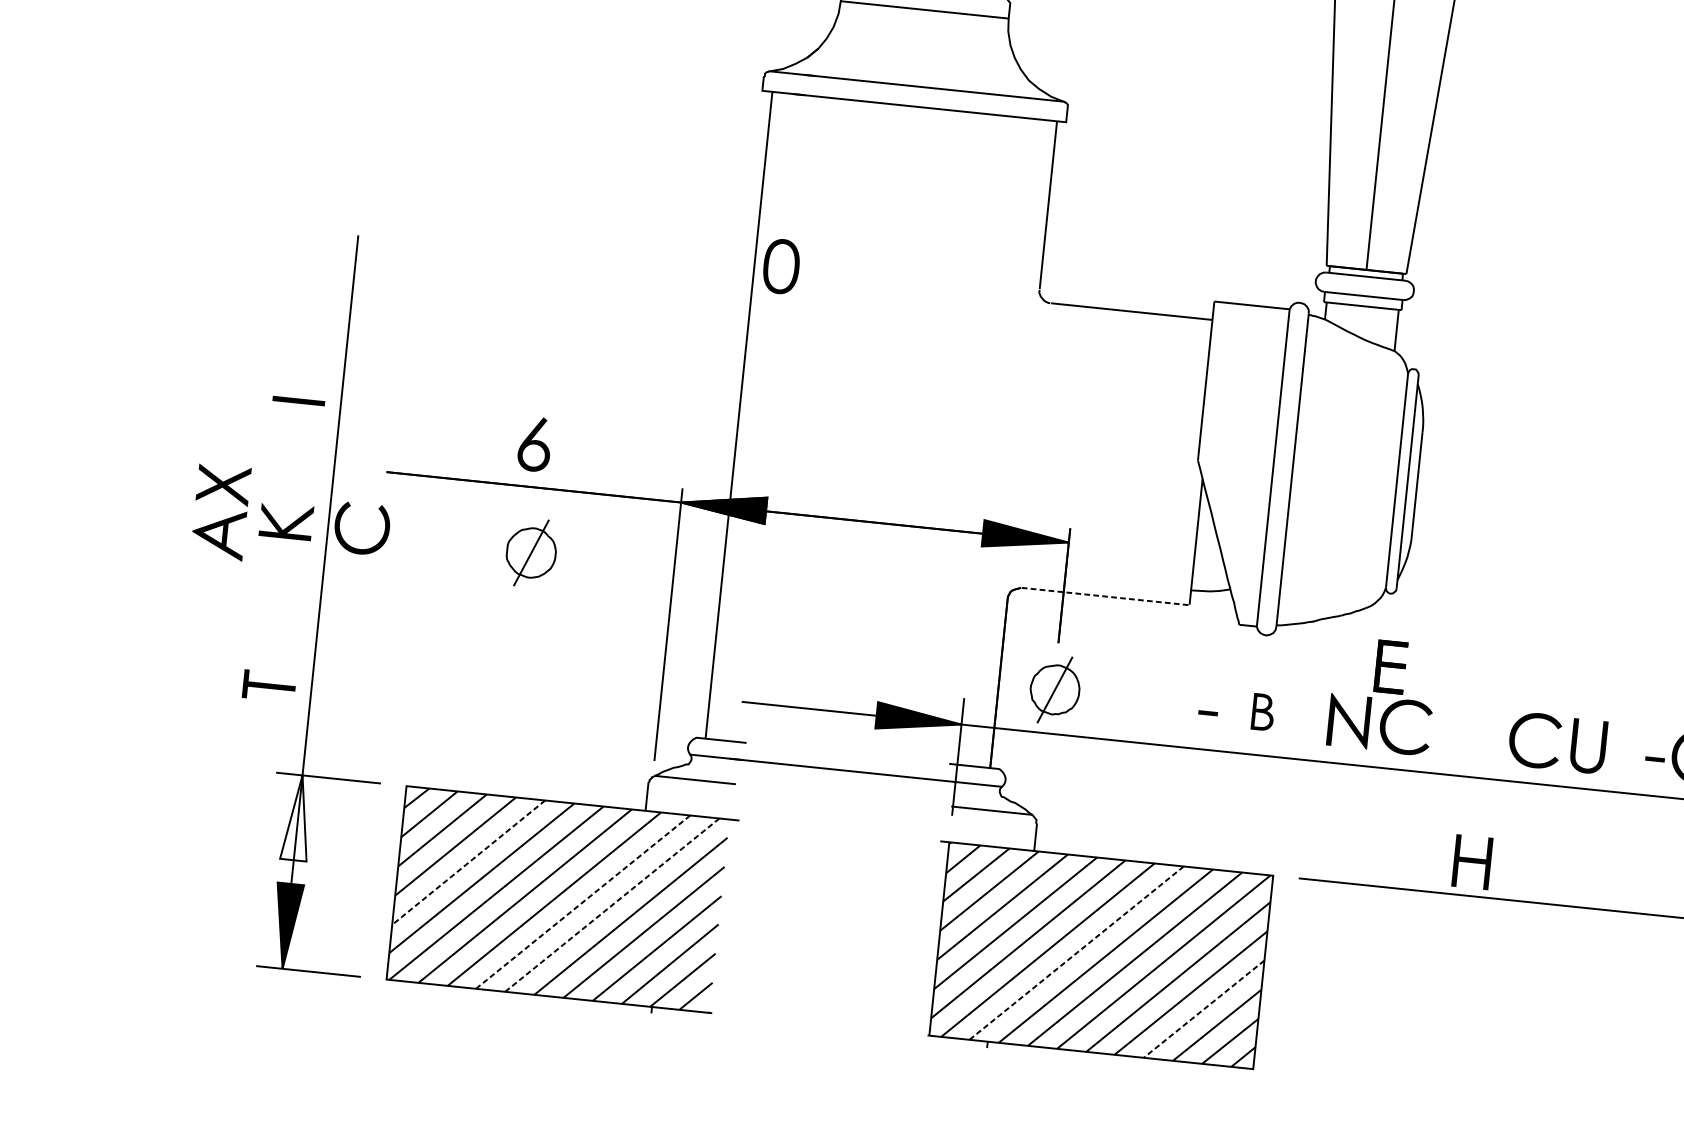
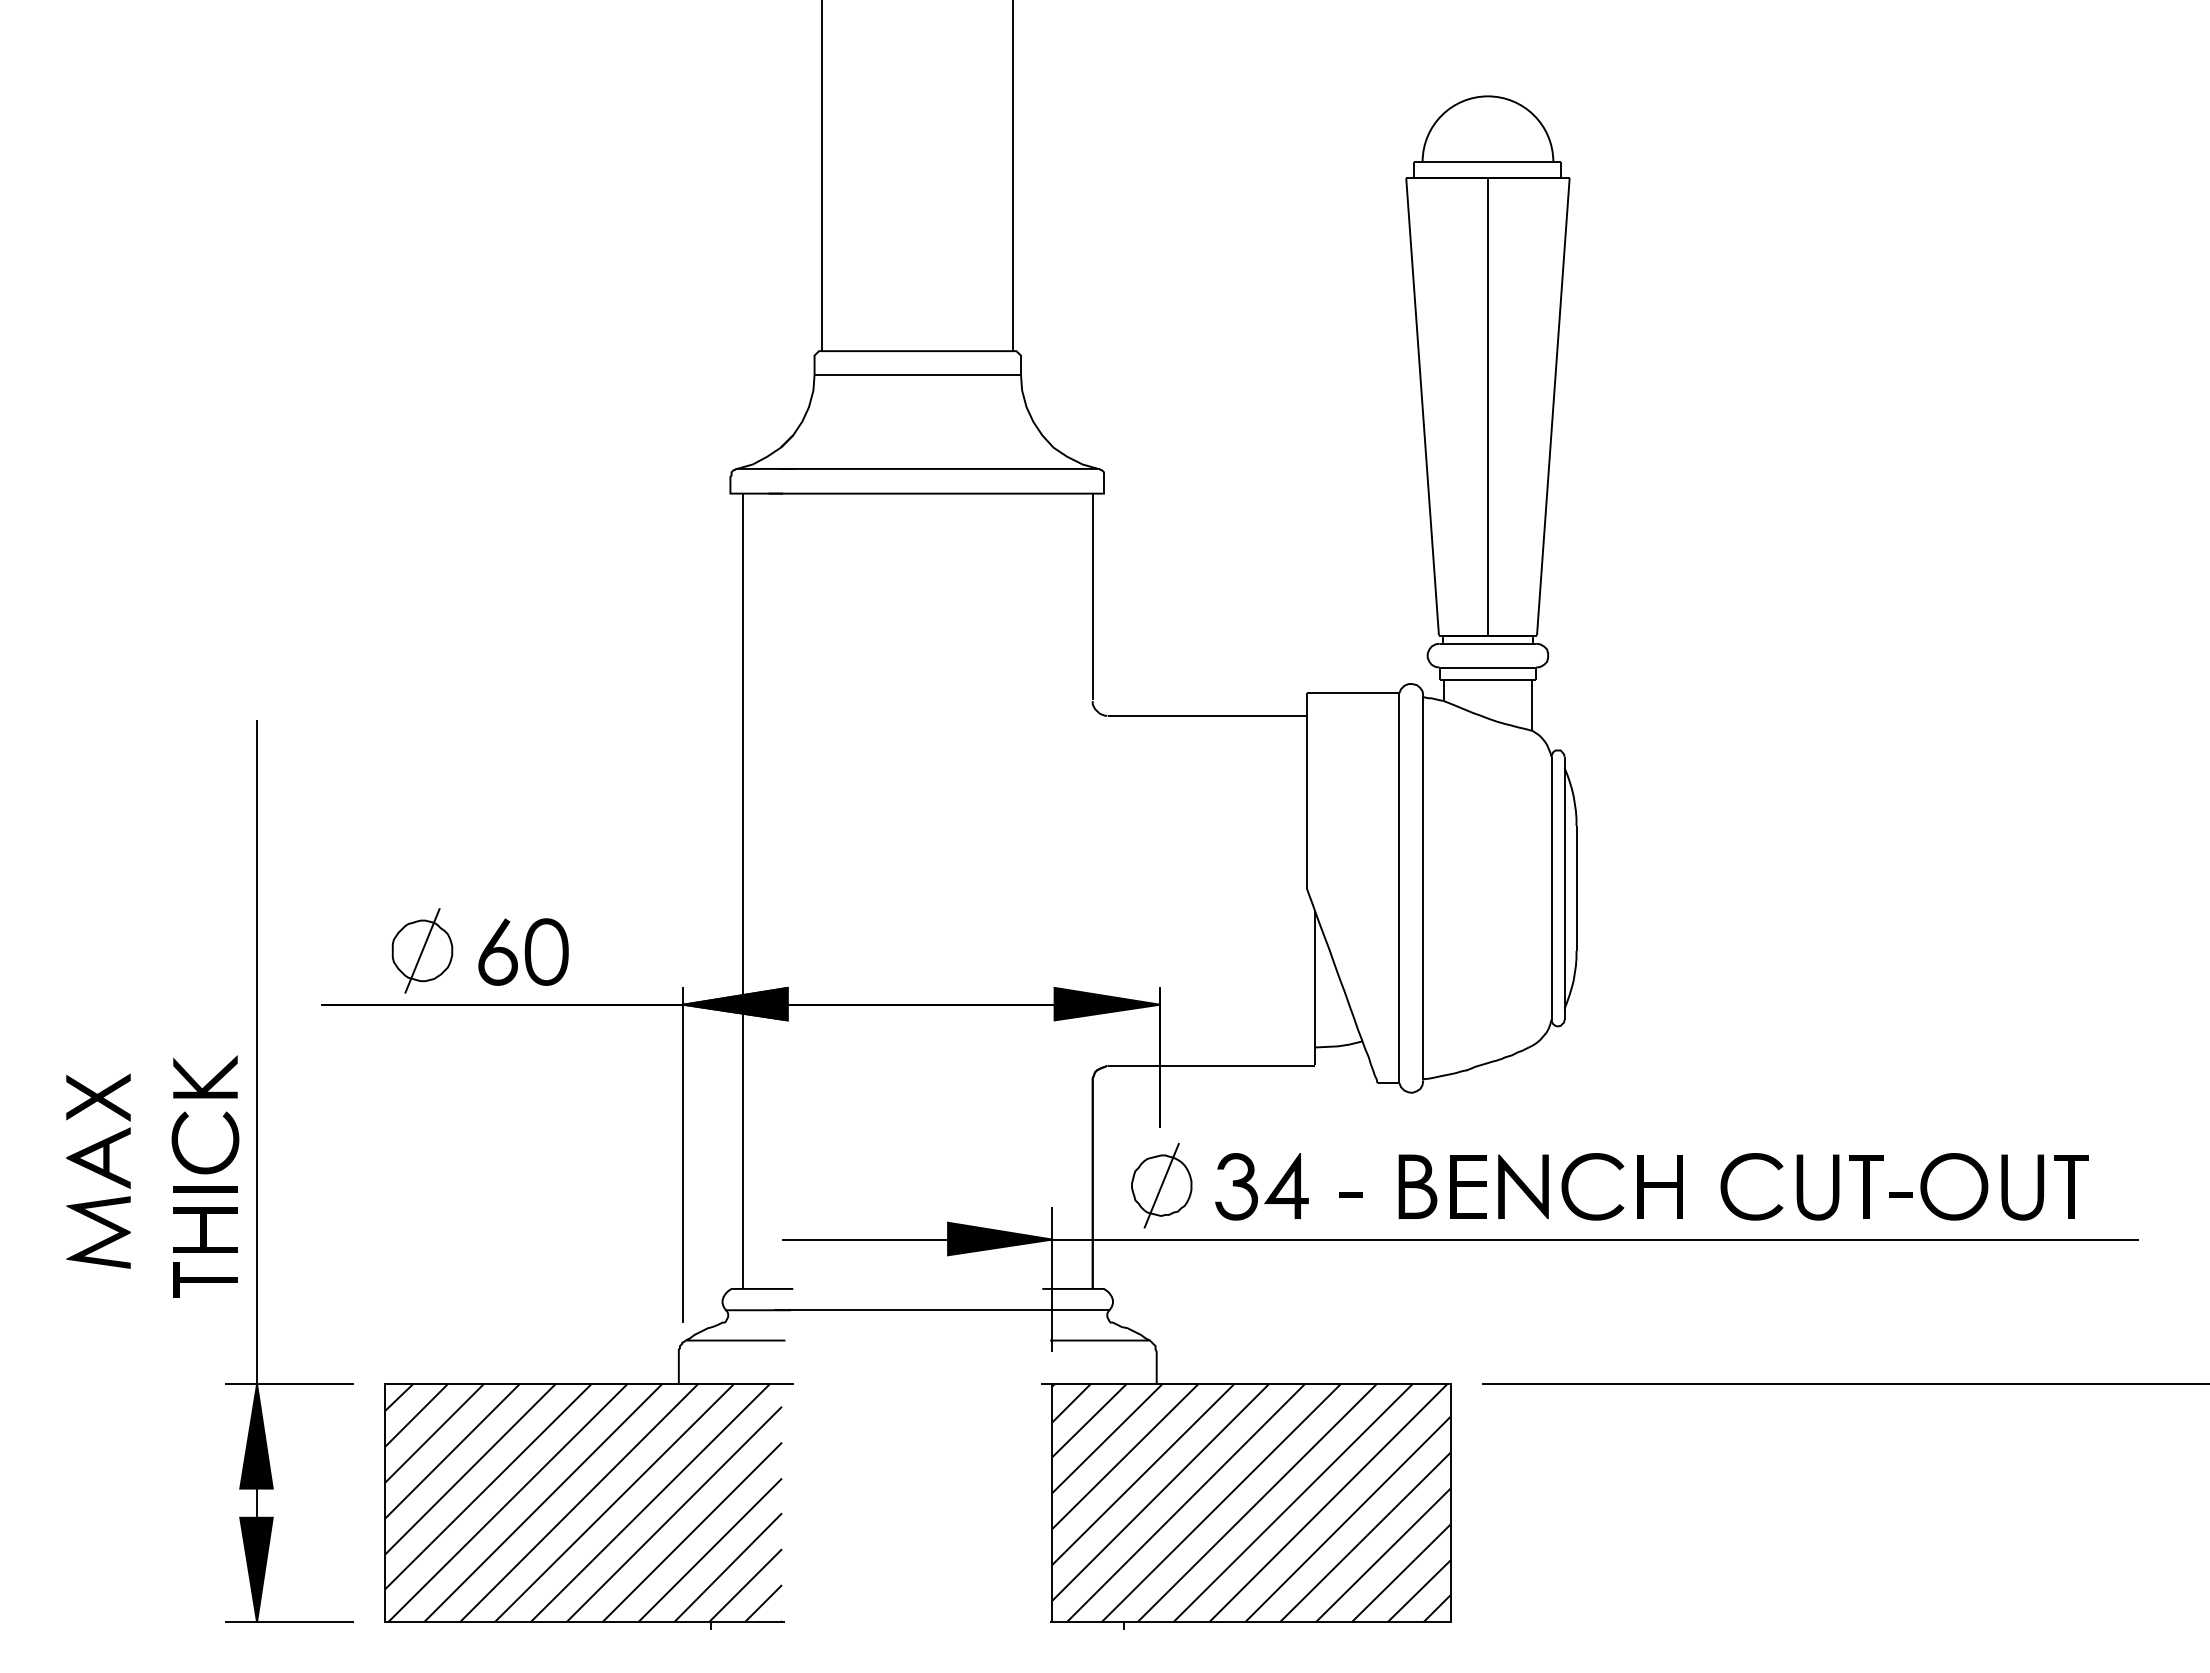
part: (781, 266) -> (546, 951), moved
part: (298, 401) -> (205, 1189), moved
part: (224, 519) -> (103, 1139), moved
part: (354, 547) -> (198, 1166), moved
part: (531, 552) -> (422, 950), moved
line: (1106, 596) -> (1212, 1065), dashed -> solid
fill: (186, 638) -> (98, 1232), added
part: (273, 645) -> (205, 1229), added
part: (1390, 666) -> (1468, 1186), moved
part: (1130, 701) -> (1255, 1190), added
part: (1262, 712) -> (1417, 1186), size x1.43
part: (1628, 749) -> (1866, 1186), added
fill: (297, 817) -> (256, 1436), added
part: (1471, 861) -> (1659, 1186), moved
line: (468, 862) -> (470, 1469), dashed -> solid
line: (583, 902) -> (614, 1503), dashed -> solid
line: (612, 905) -> (650, 1503), dashed -> solid
line: (1076, 953) -> (1221, 1503), dashed -> solid
line: (1204, 1009) -> (1383, 1555), dashed -> solid

